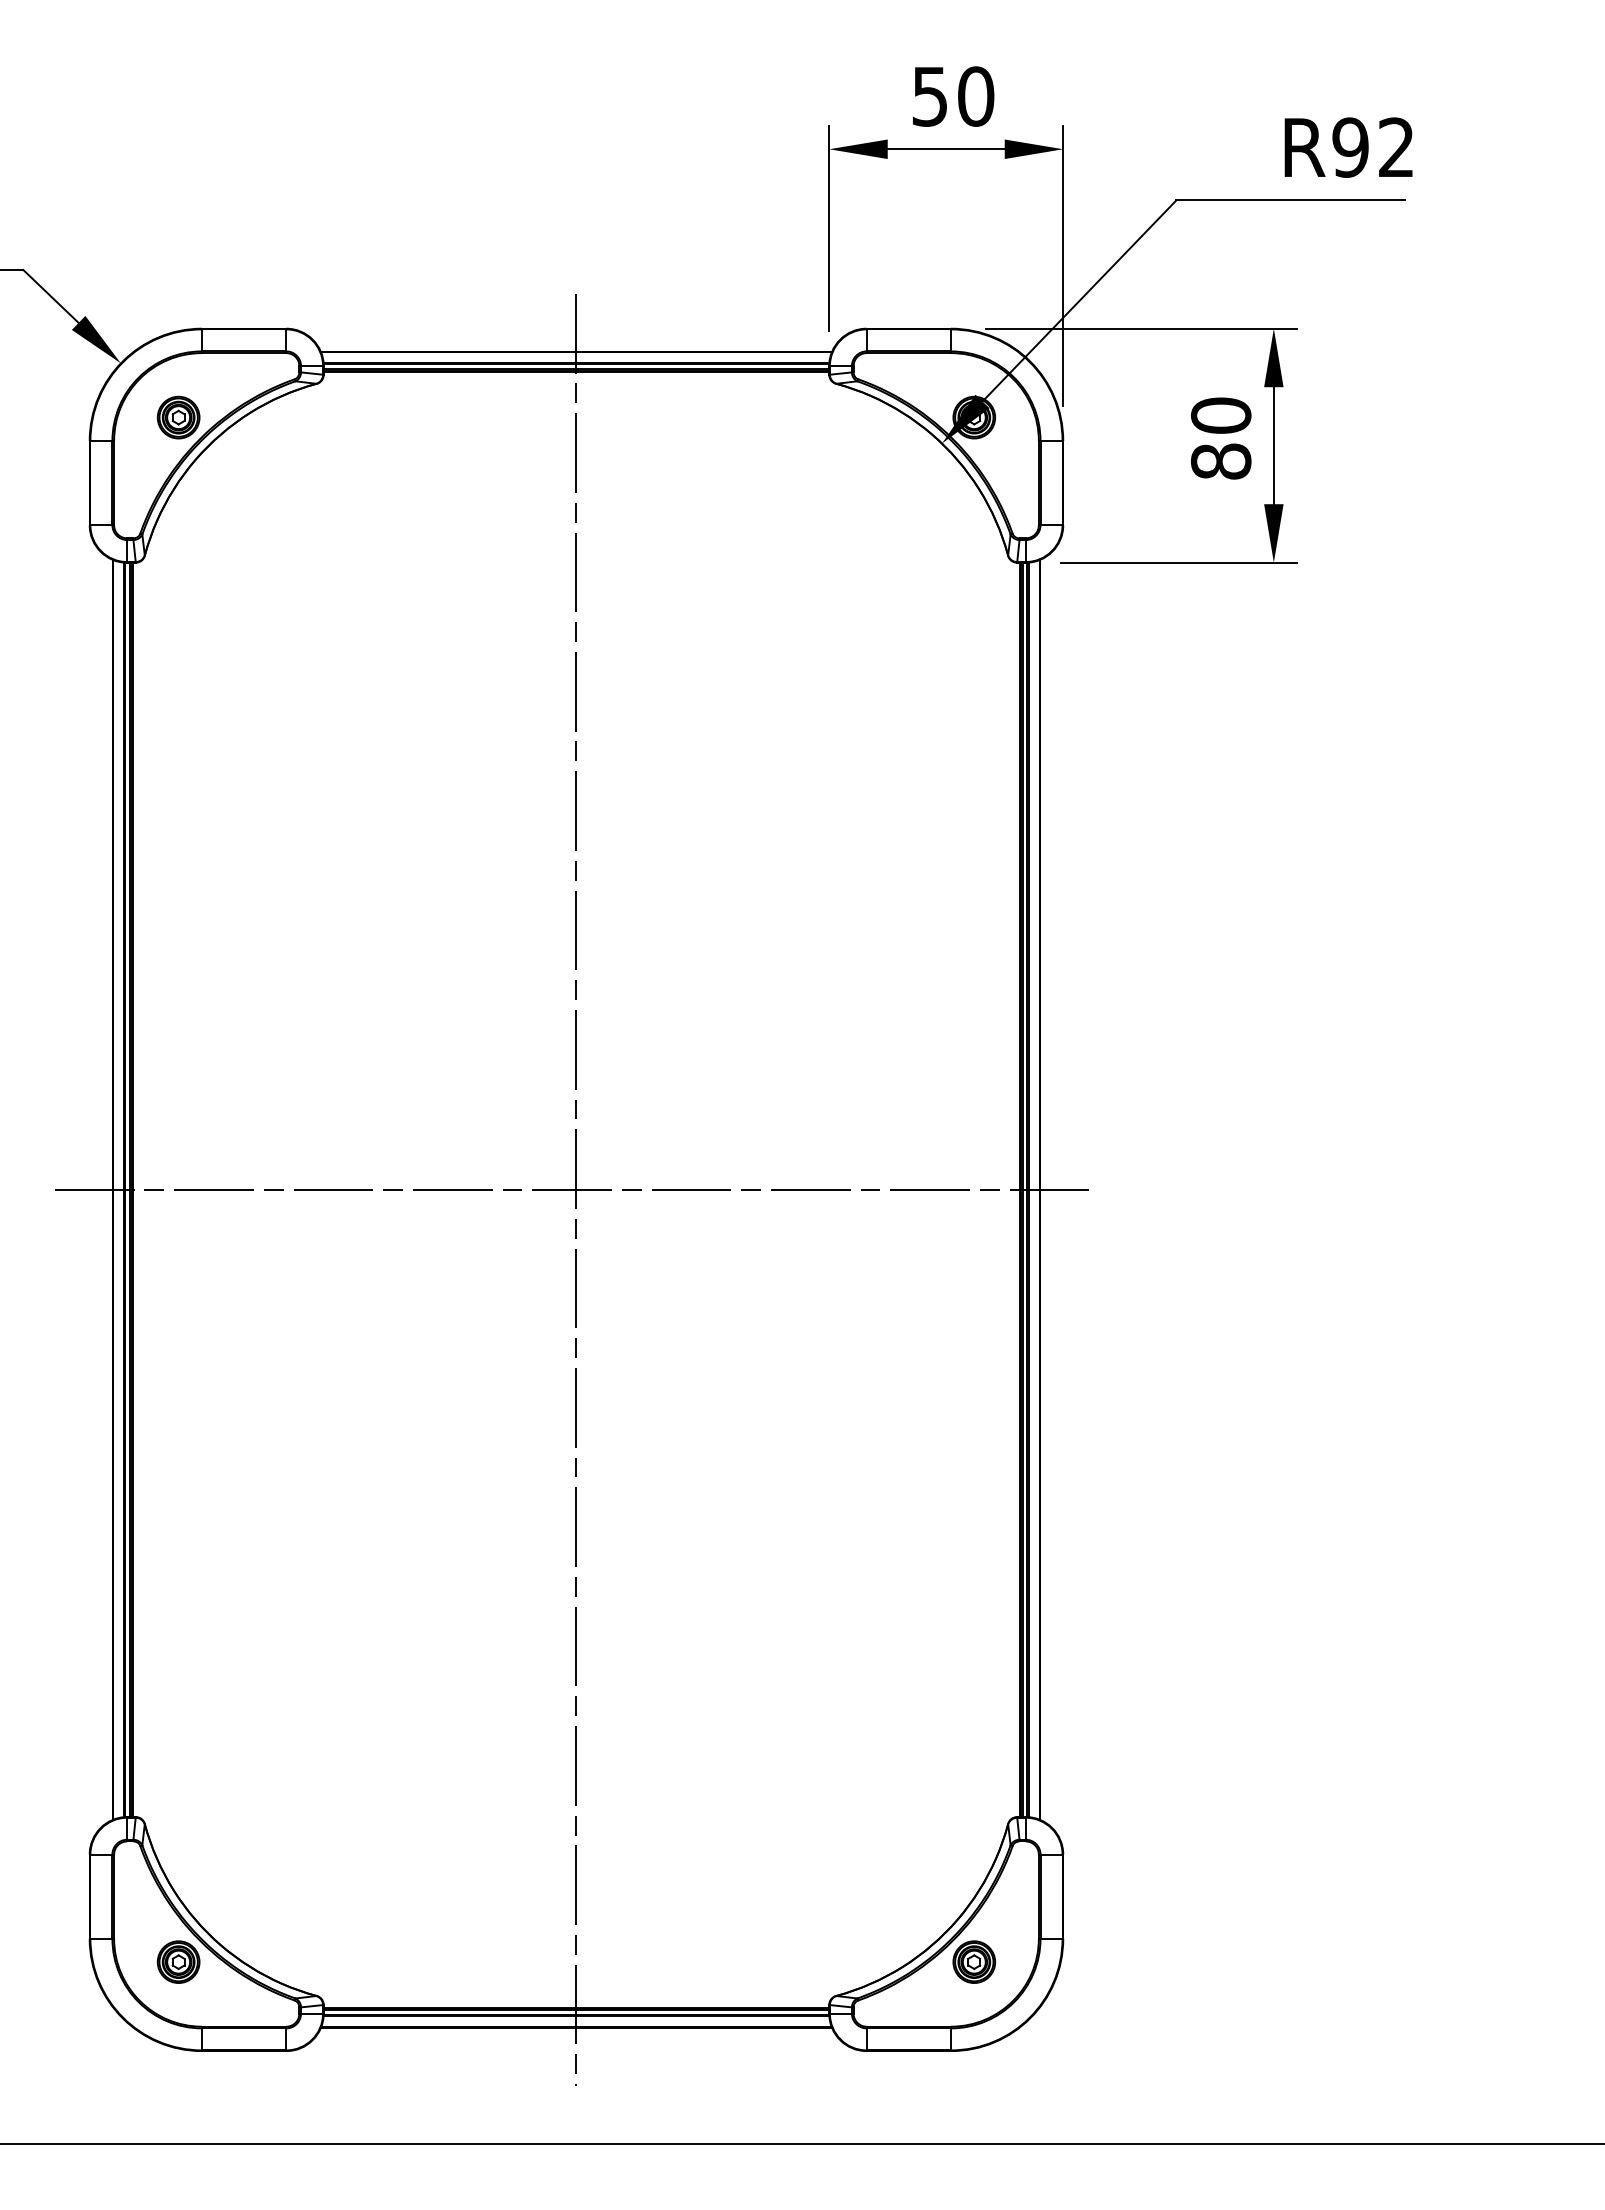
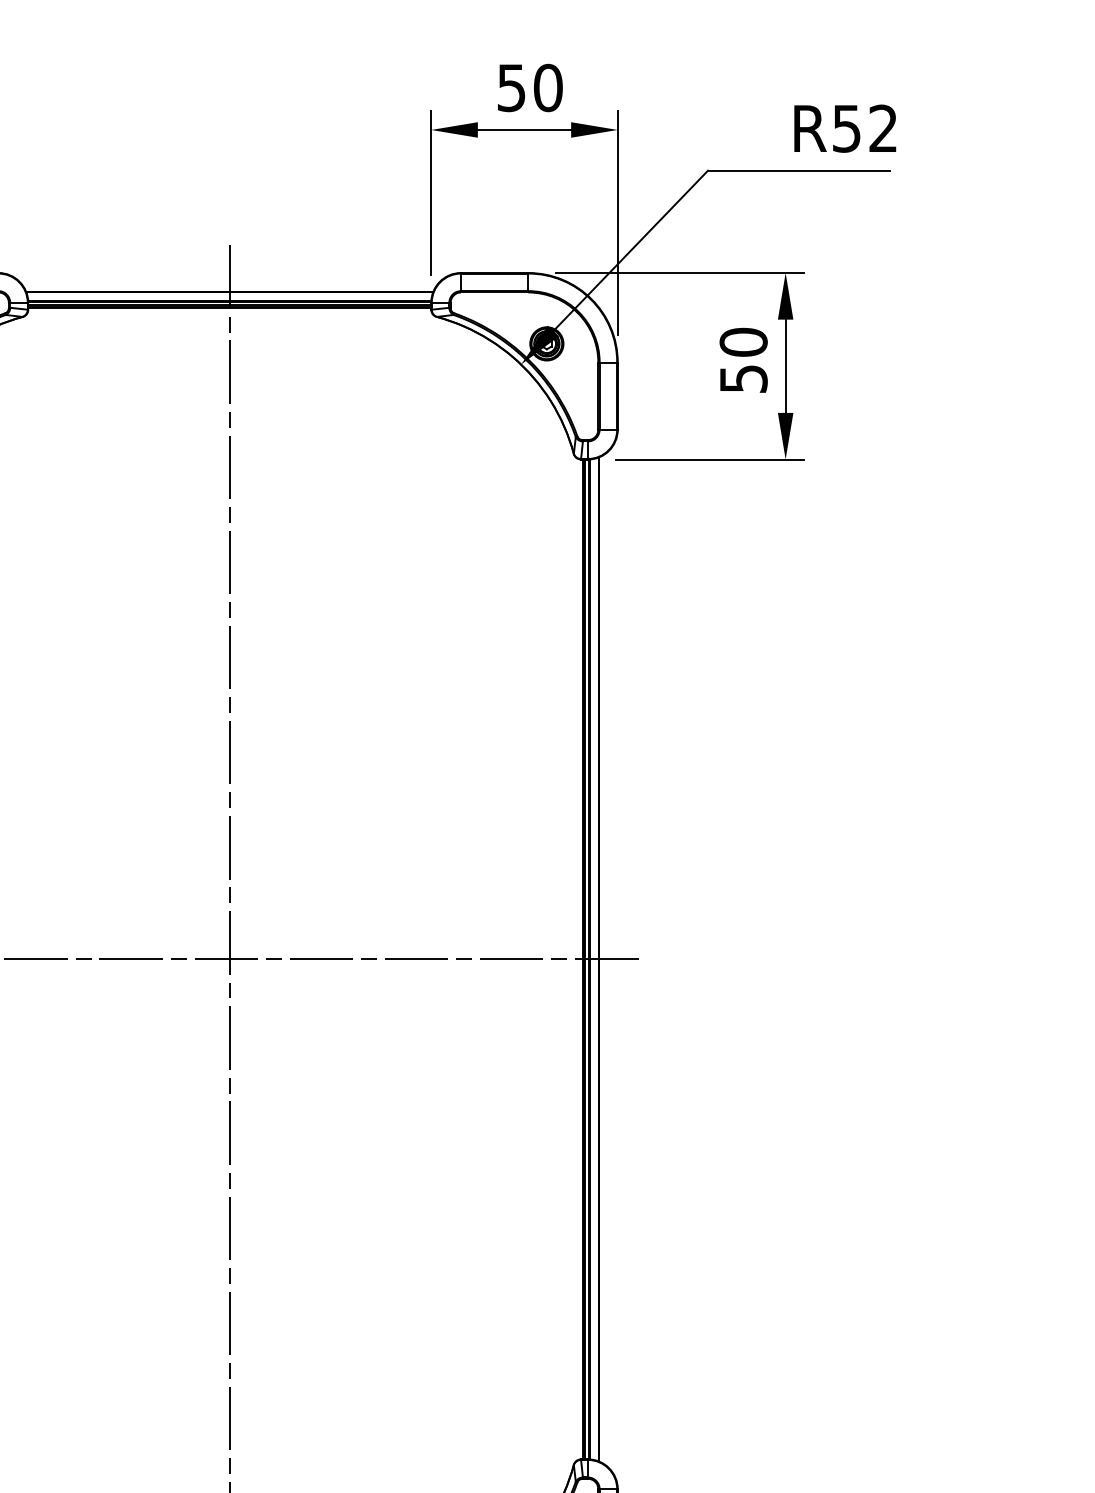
text: (1350, 147) -> (846, 128), R92 -> R52
text: (1221, 461) -> (743, 378), 80 -> 50

